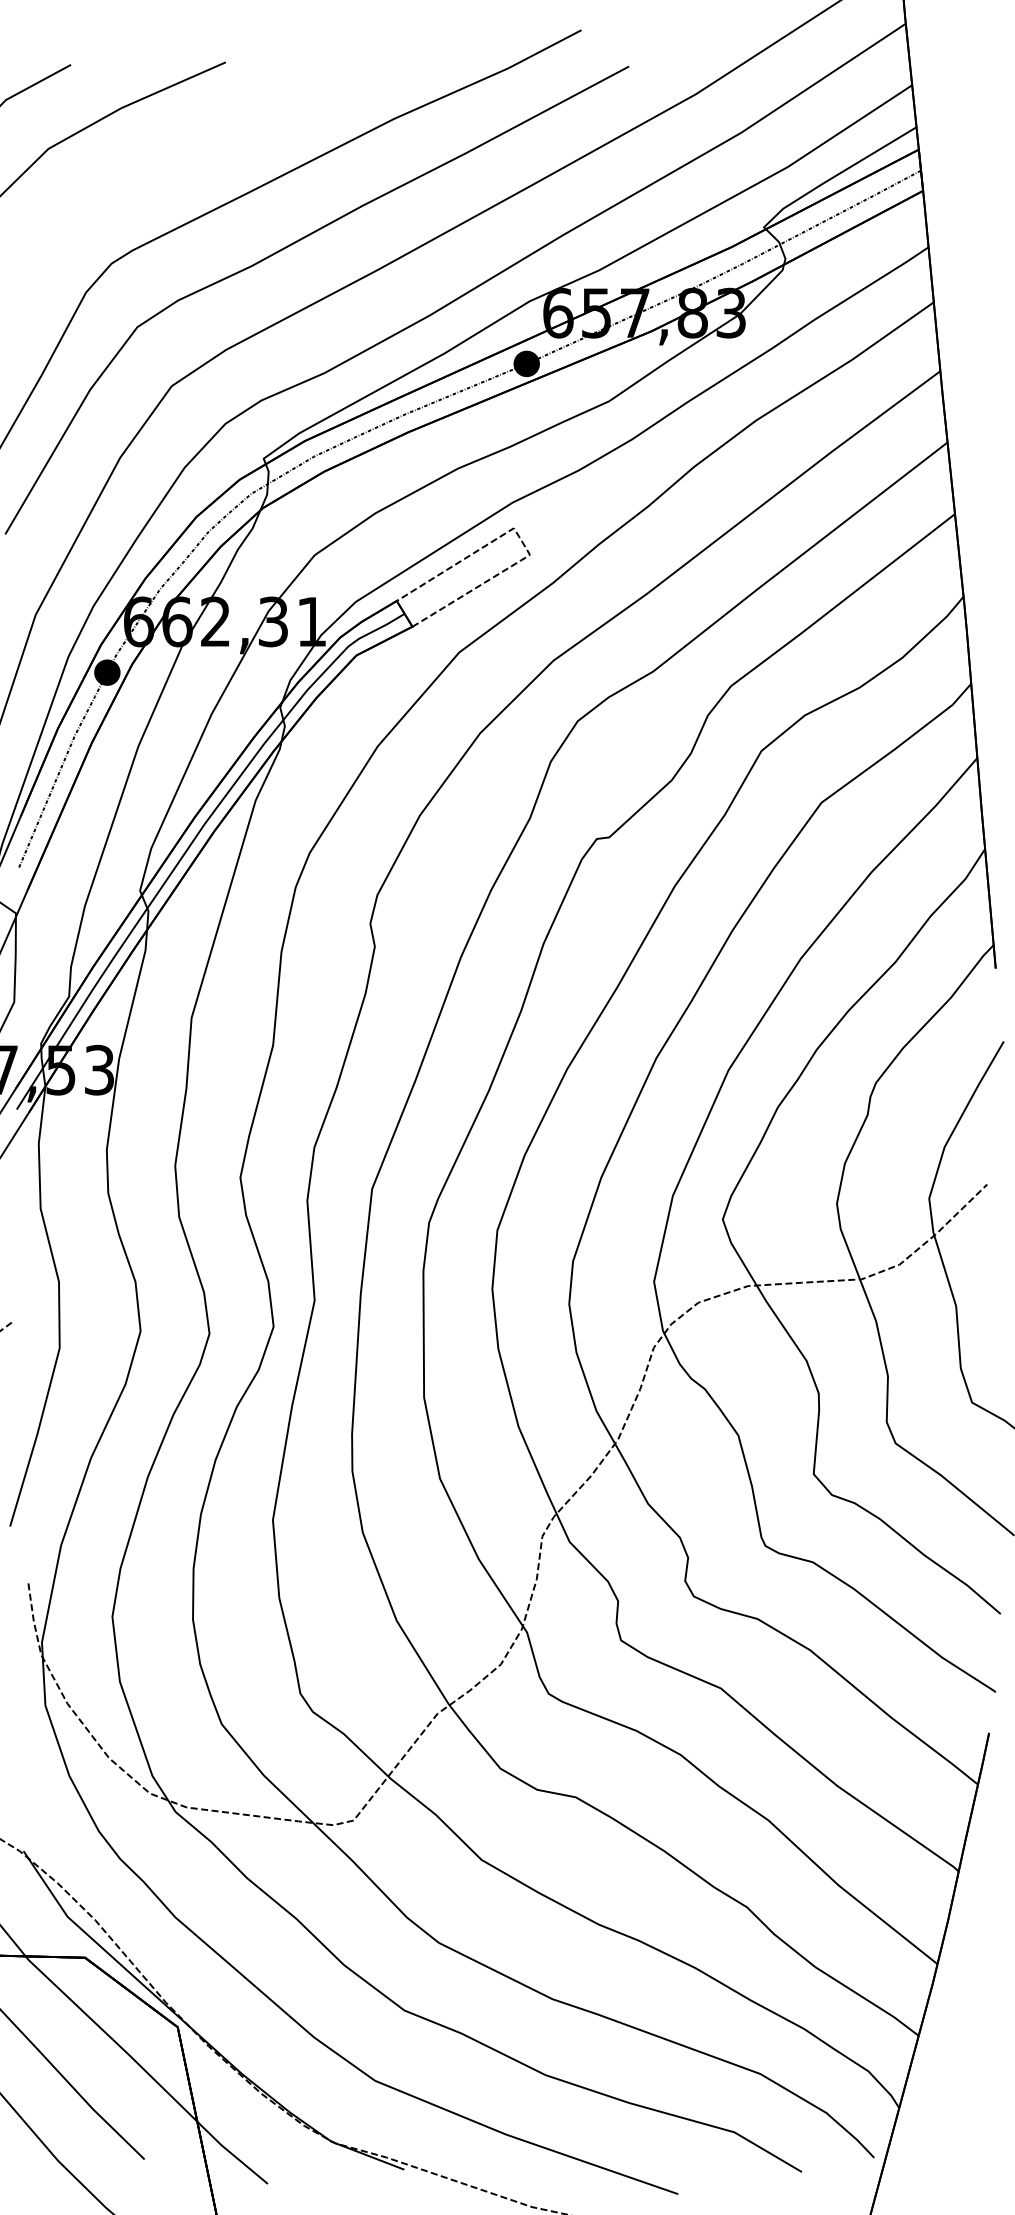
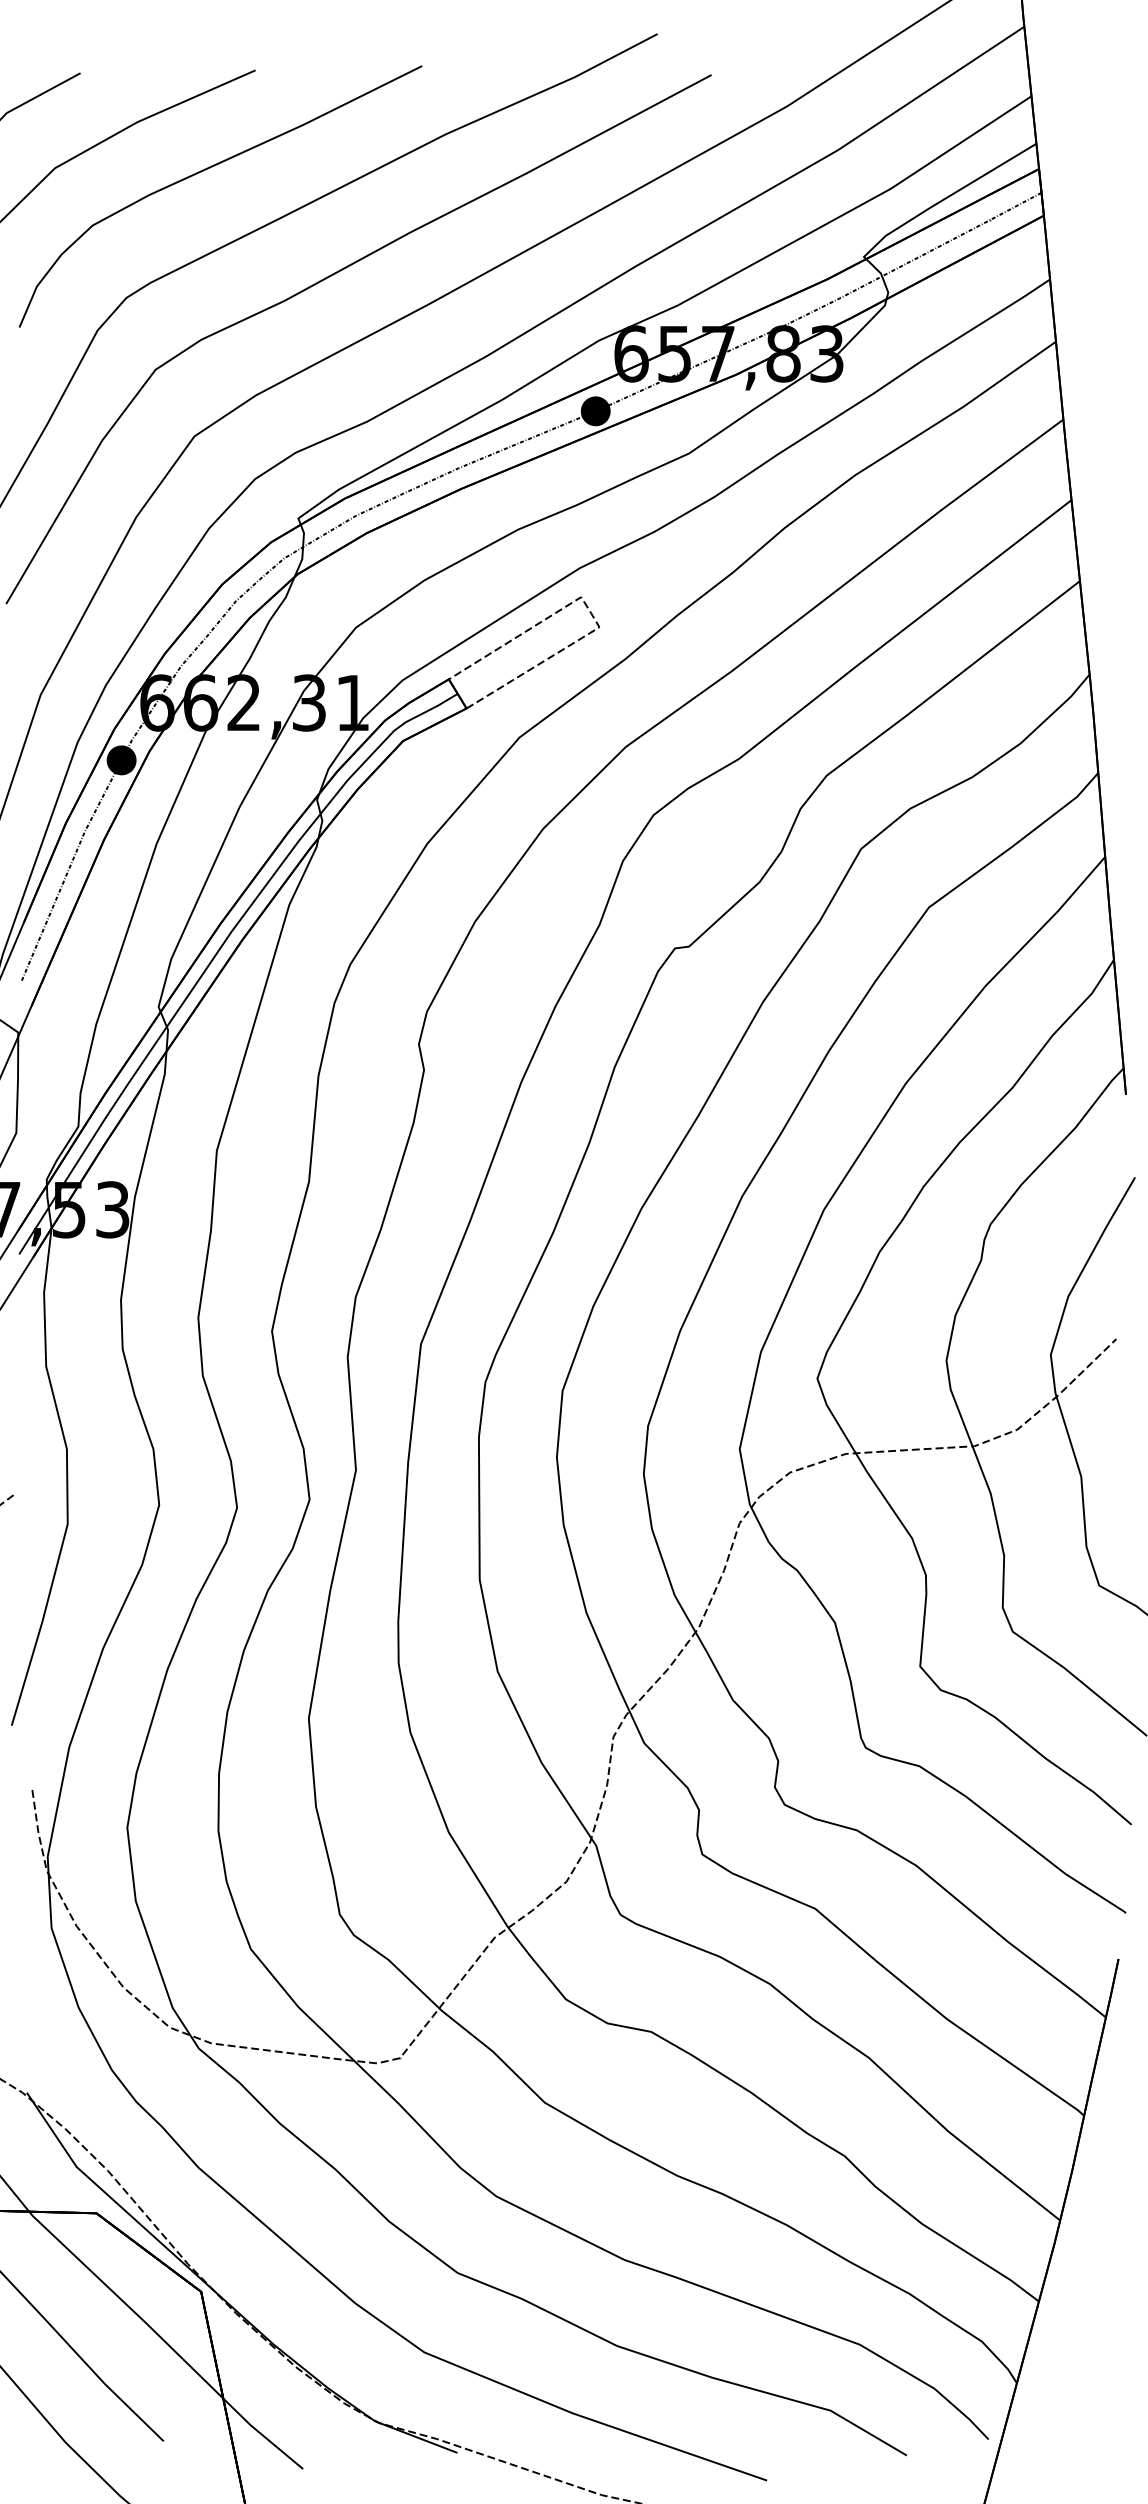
part: (184, 150) -> (208, 169), added

